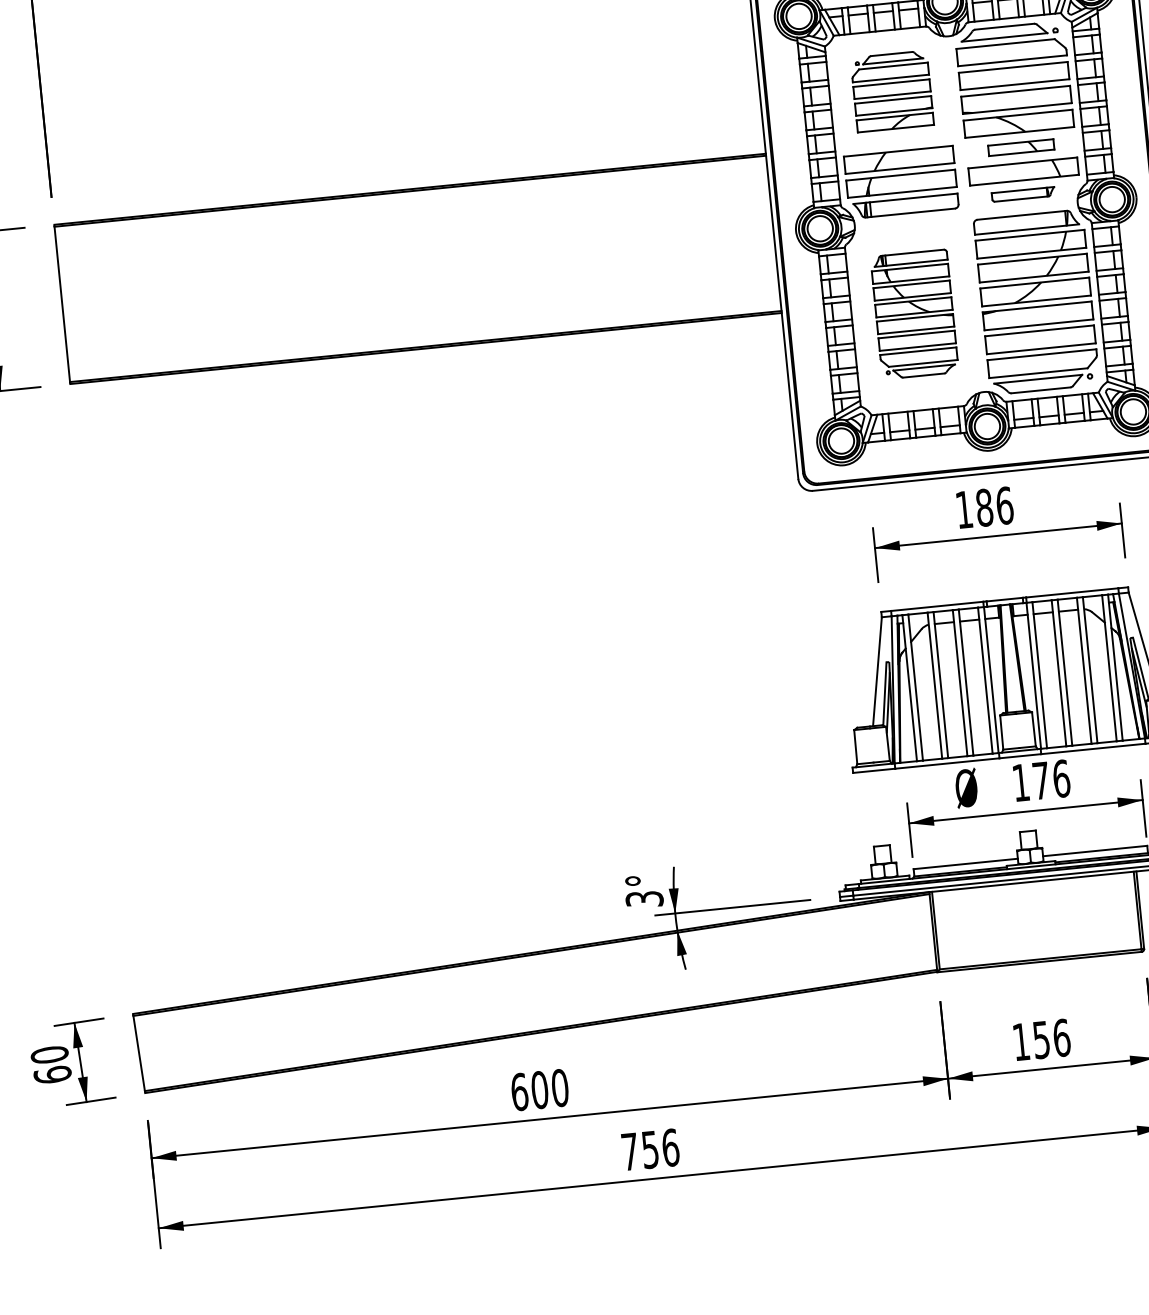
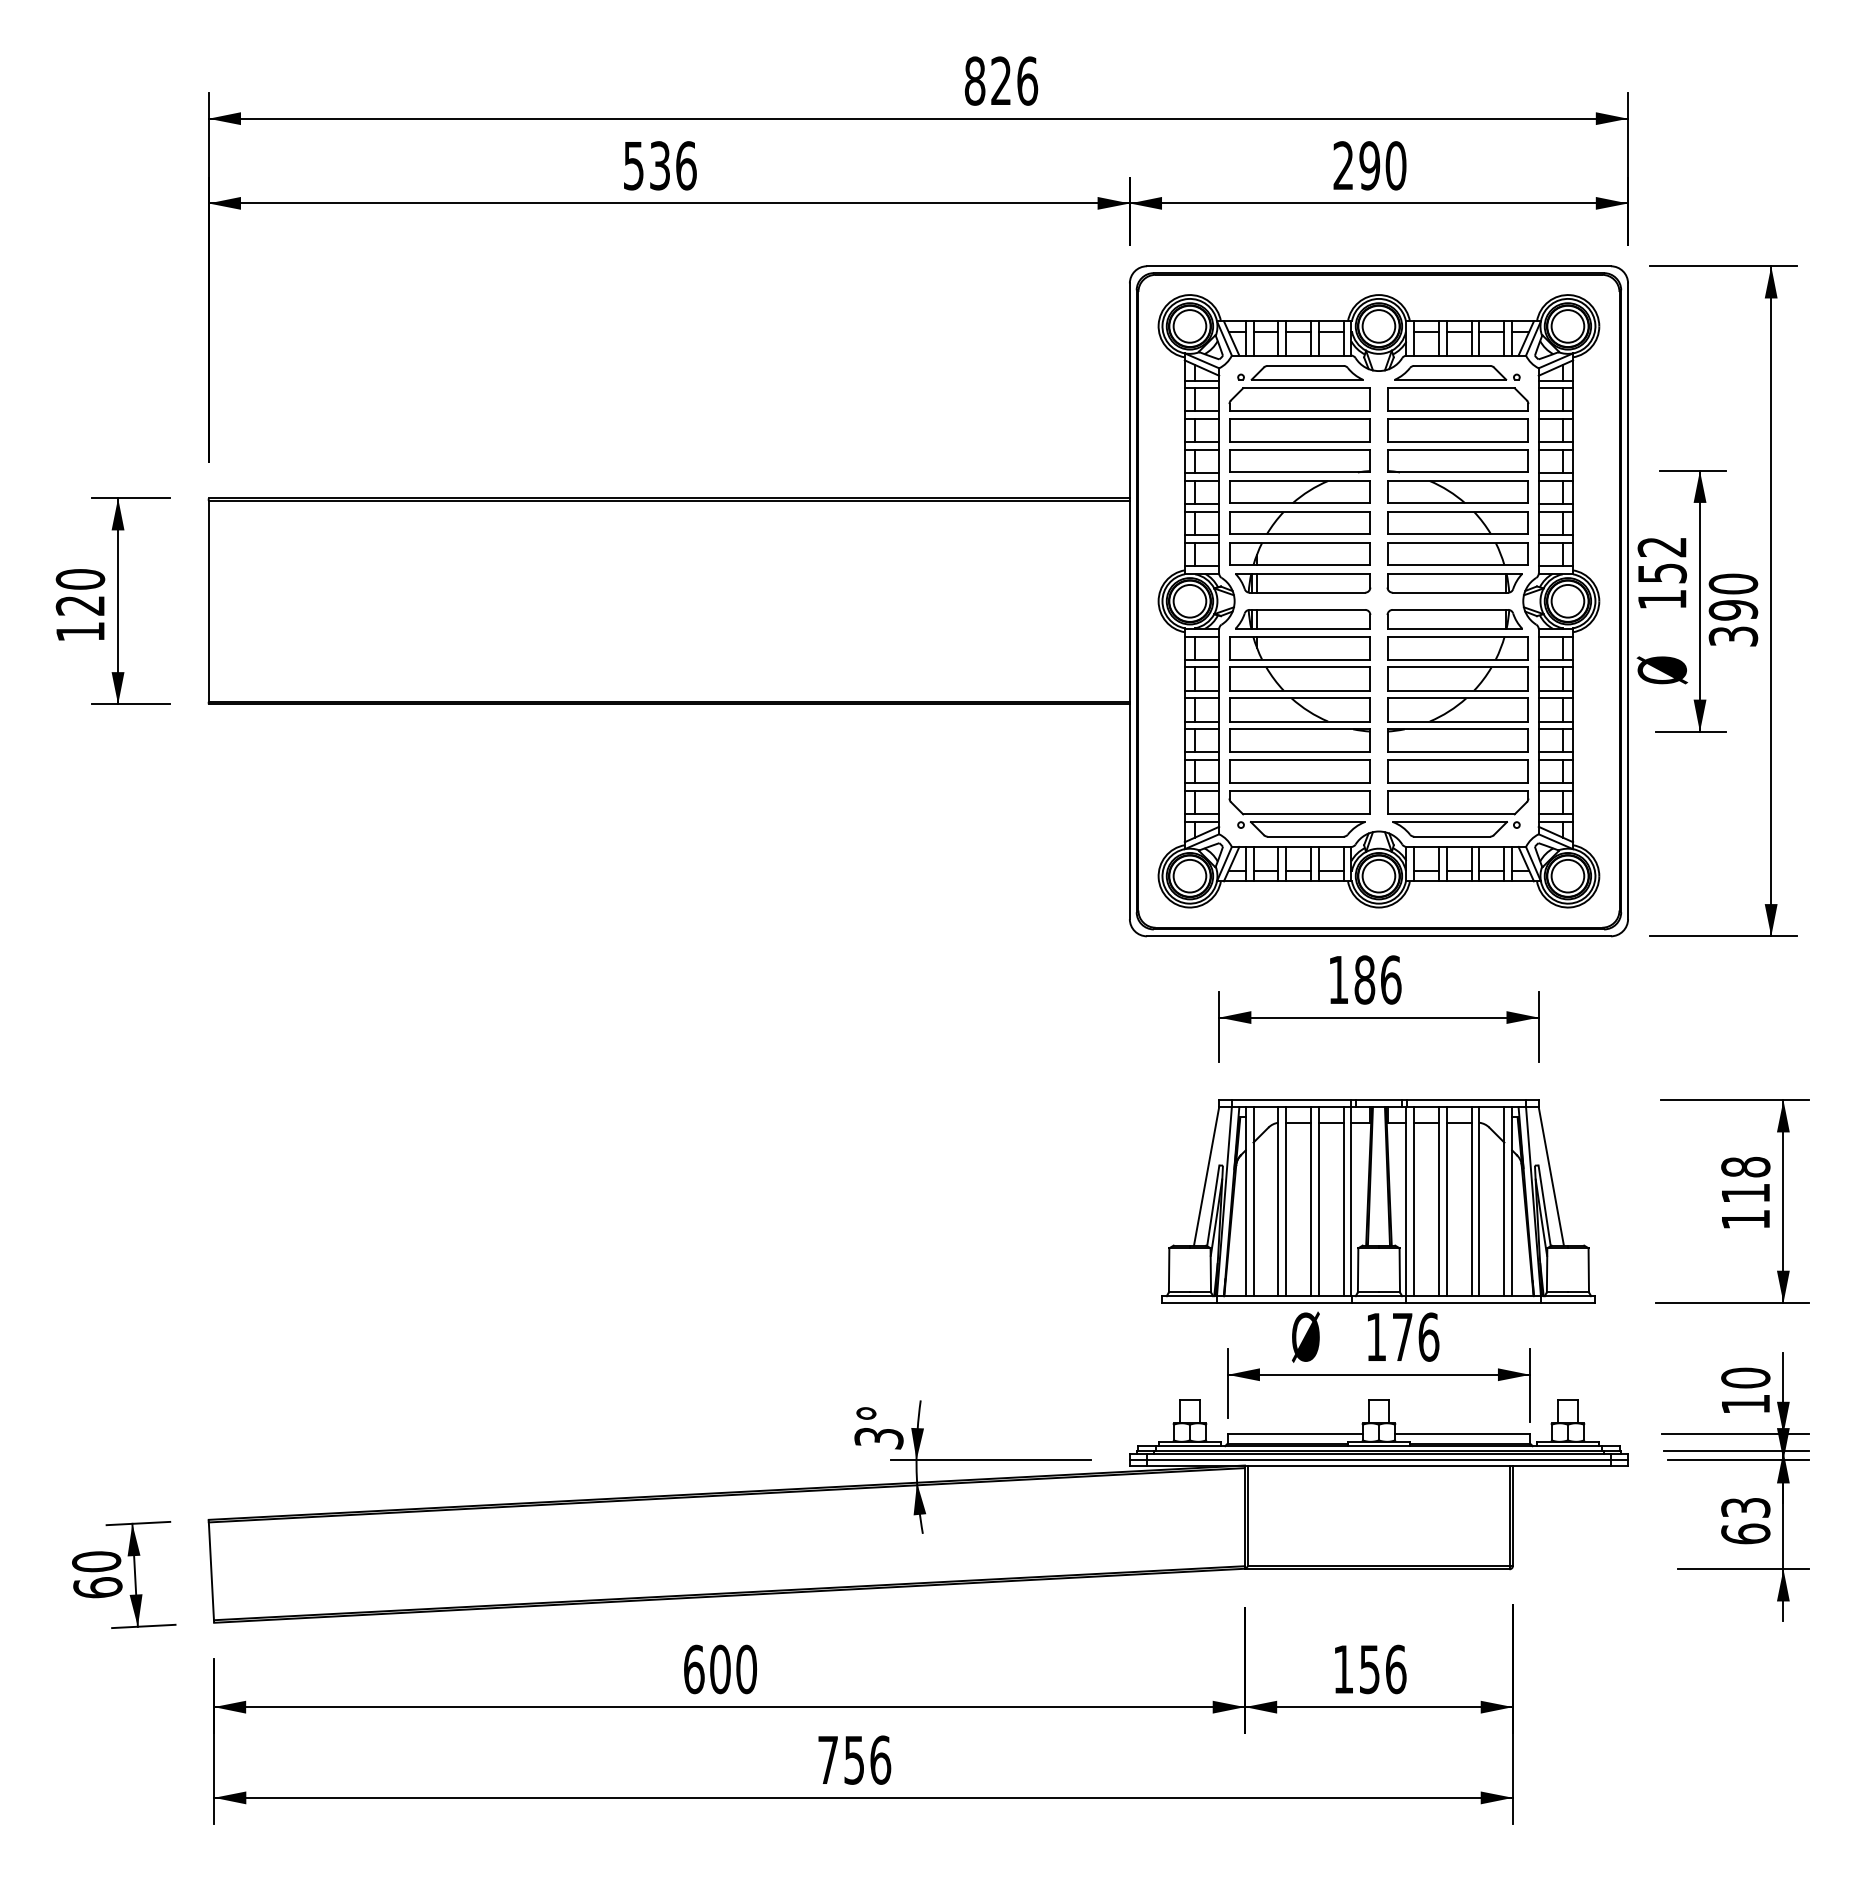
part: (892, 91) -> (1299, 434), size x1.43
part: (1020, 147) -> (1457, 522), size x1.67
part: (1023, 194) -> (1454, 583), size x1.67
part: (914, 314) -> (1299, 723), size x1.43

